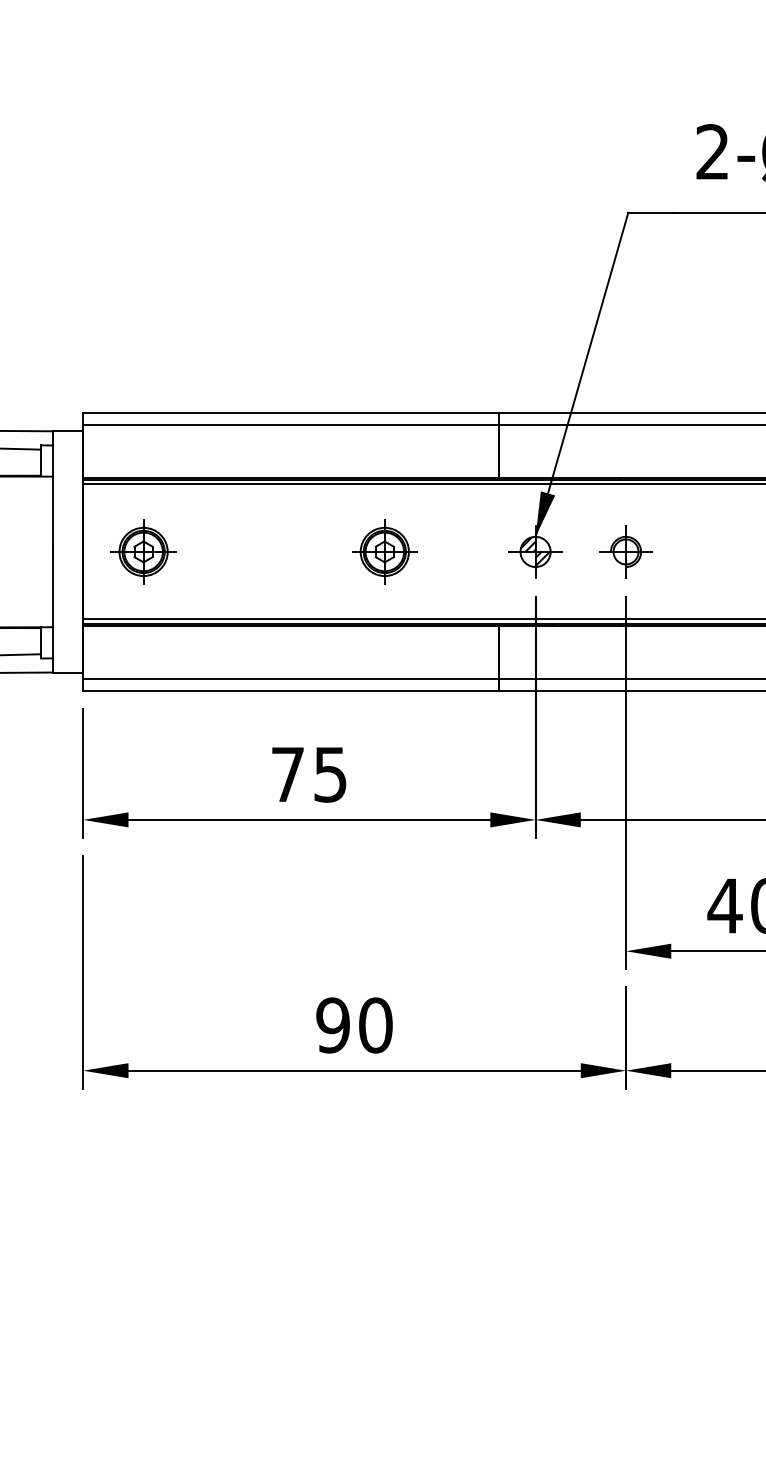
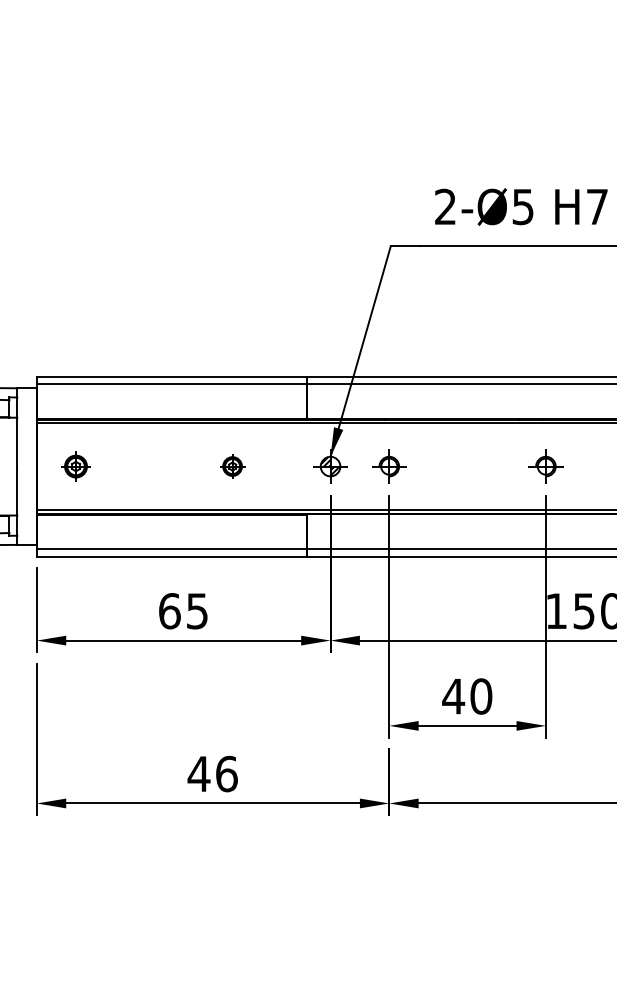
part: (142, 551) -> (75, 466), size x0.7
part: (384, 551) -> (232, 466), size x0.6
text: (287, 775) -> (169, 611), 75 -> 65
text: (353, 1024) -> (212, 773), 90 -> 46

